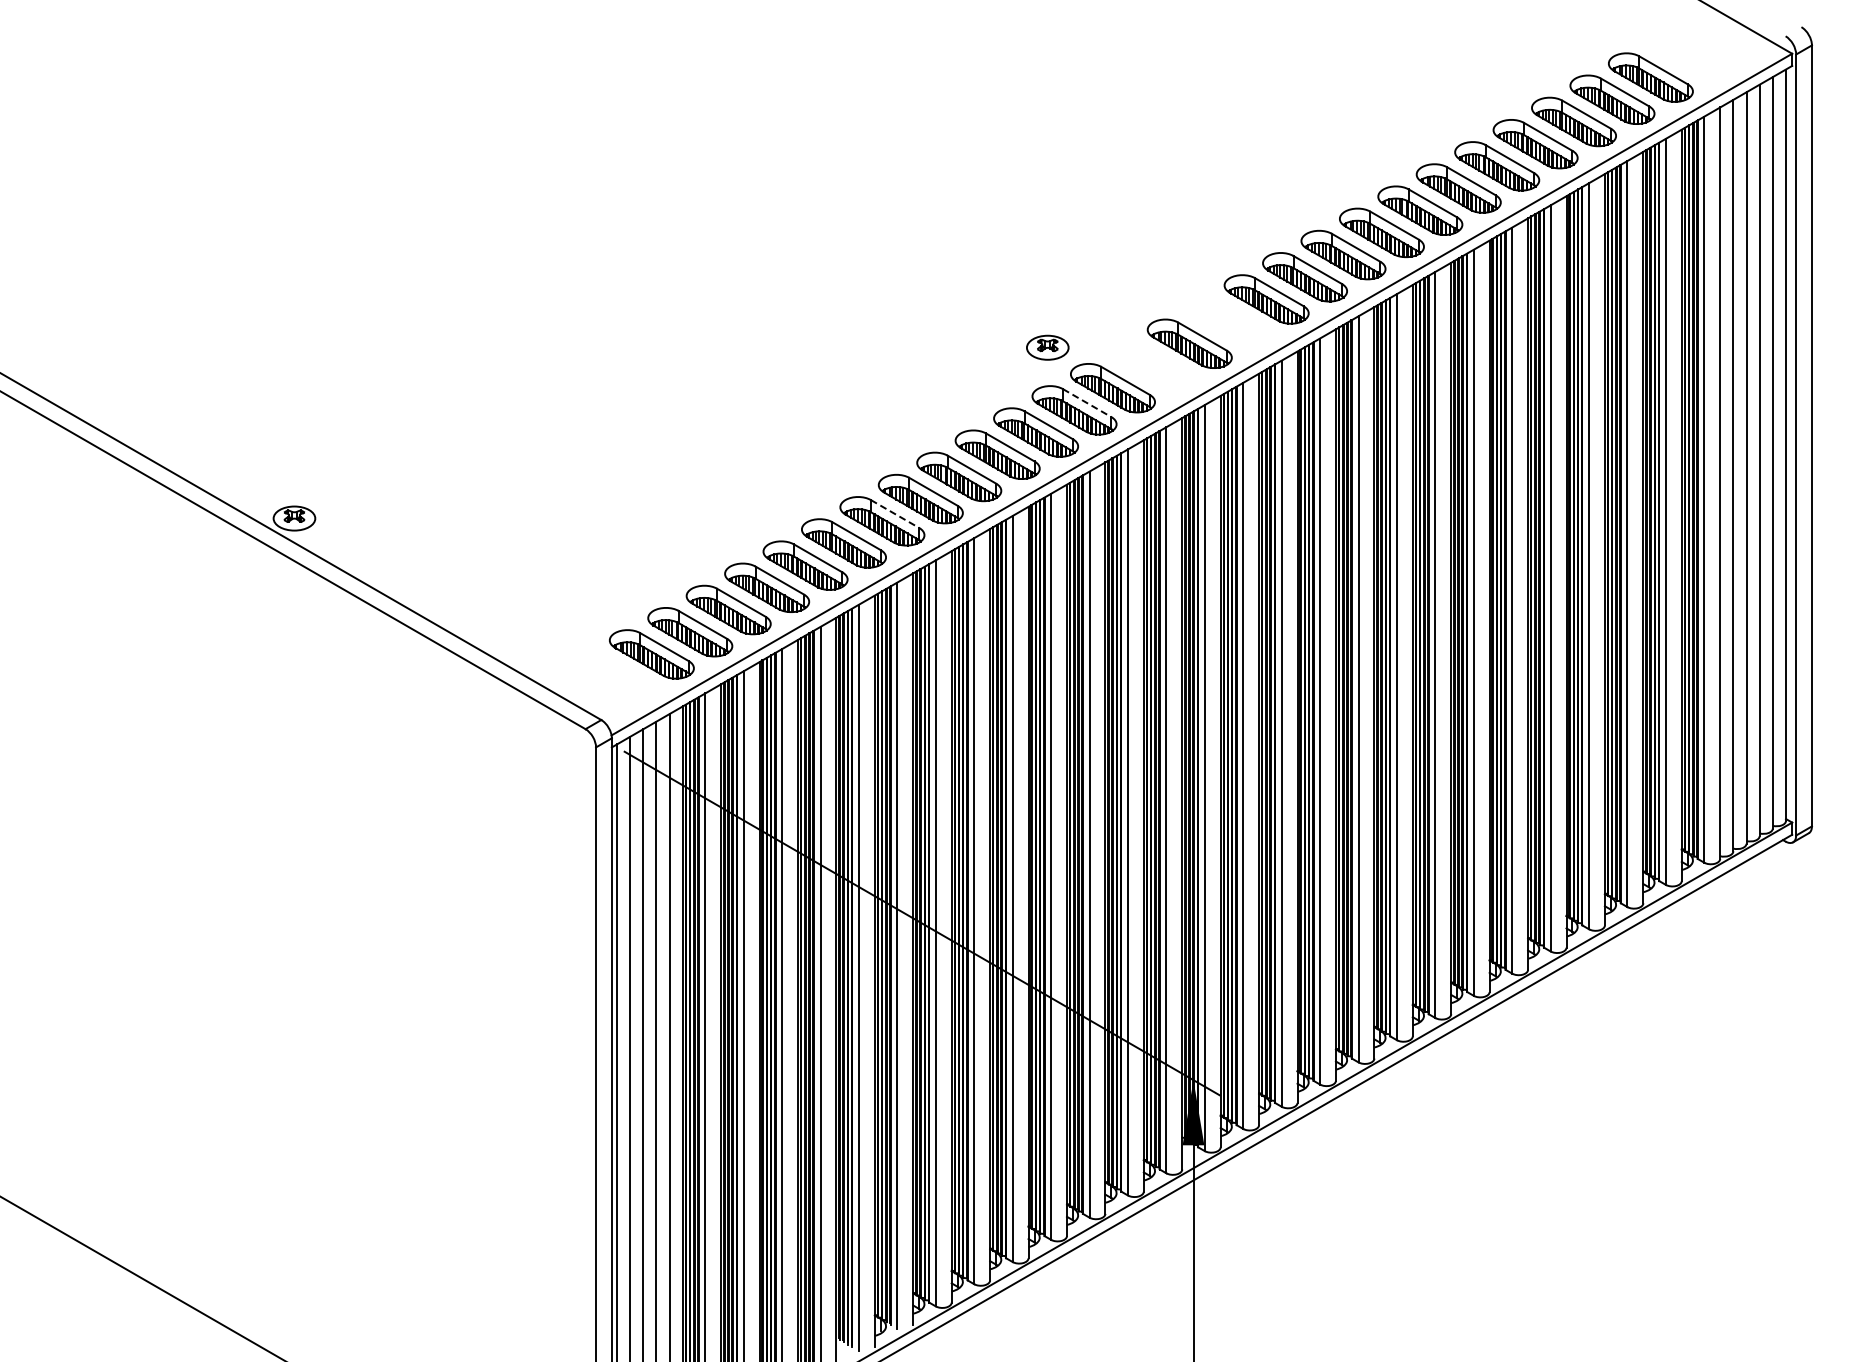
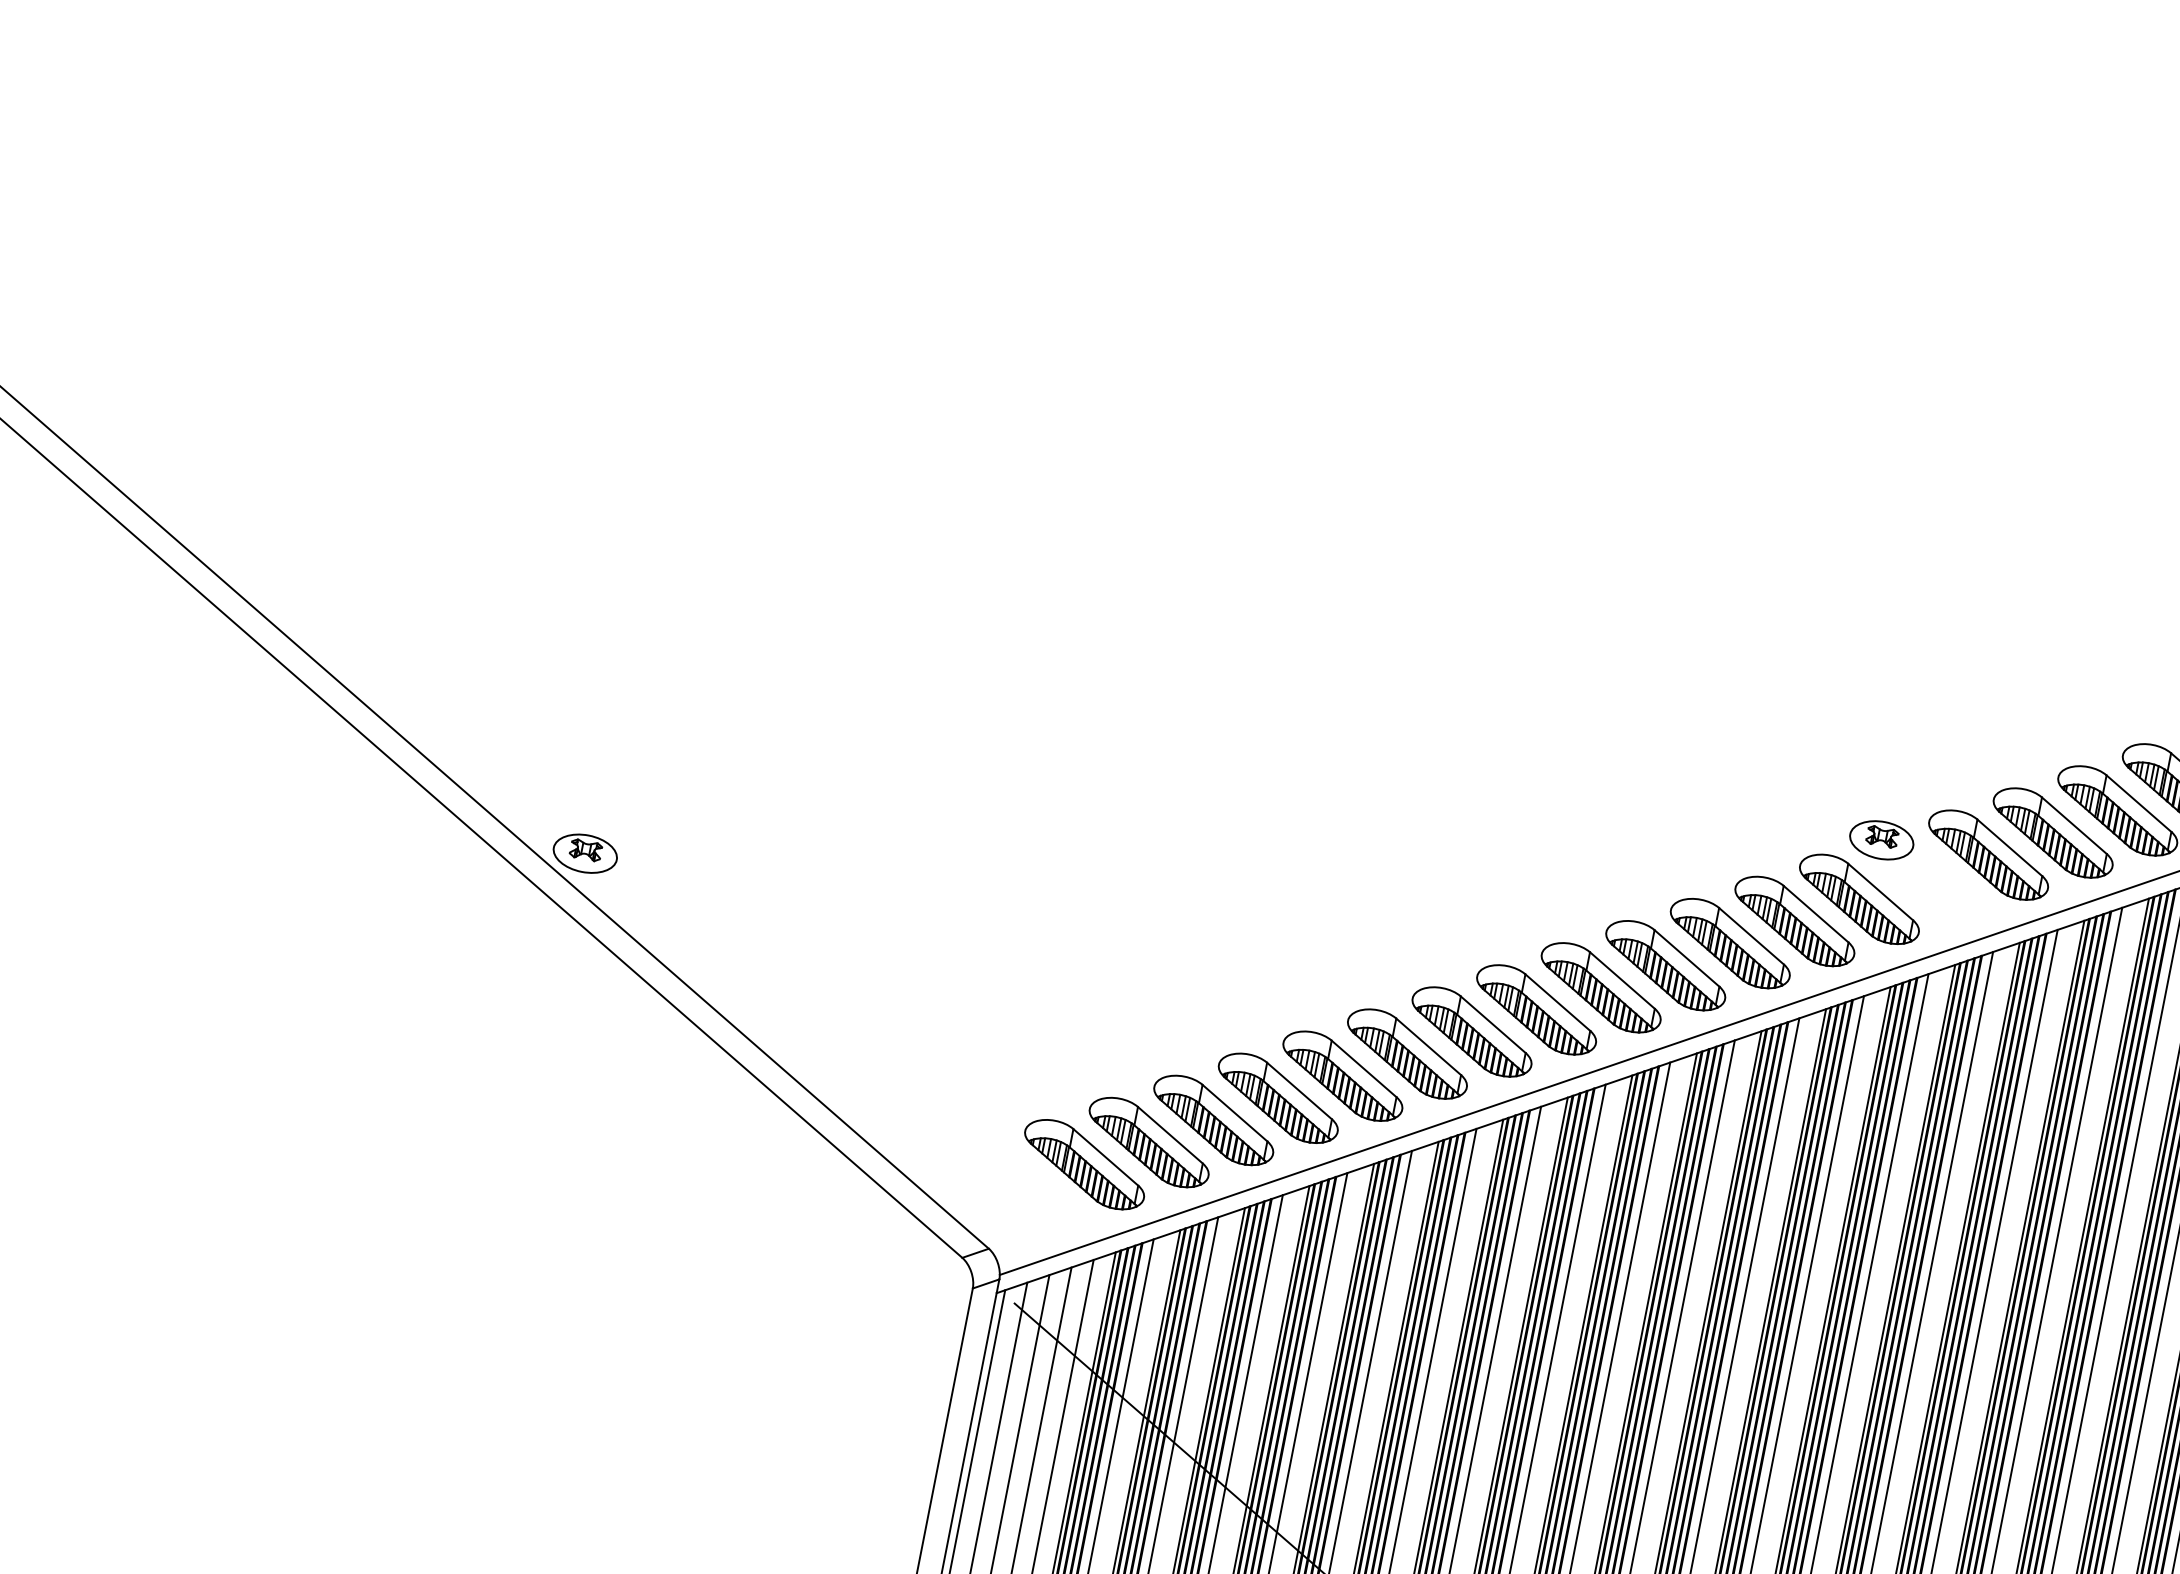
part: (1228, 321) -> (2053, 832), added
part: (1047, 347) -> (1881, 839), moved
line: (1087, 403) -> (1816, 914), dashed -> solid
line: (895, 514) -> (1493, 1025), dashed -> solid

